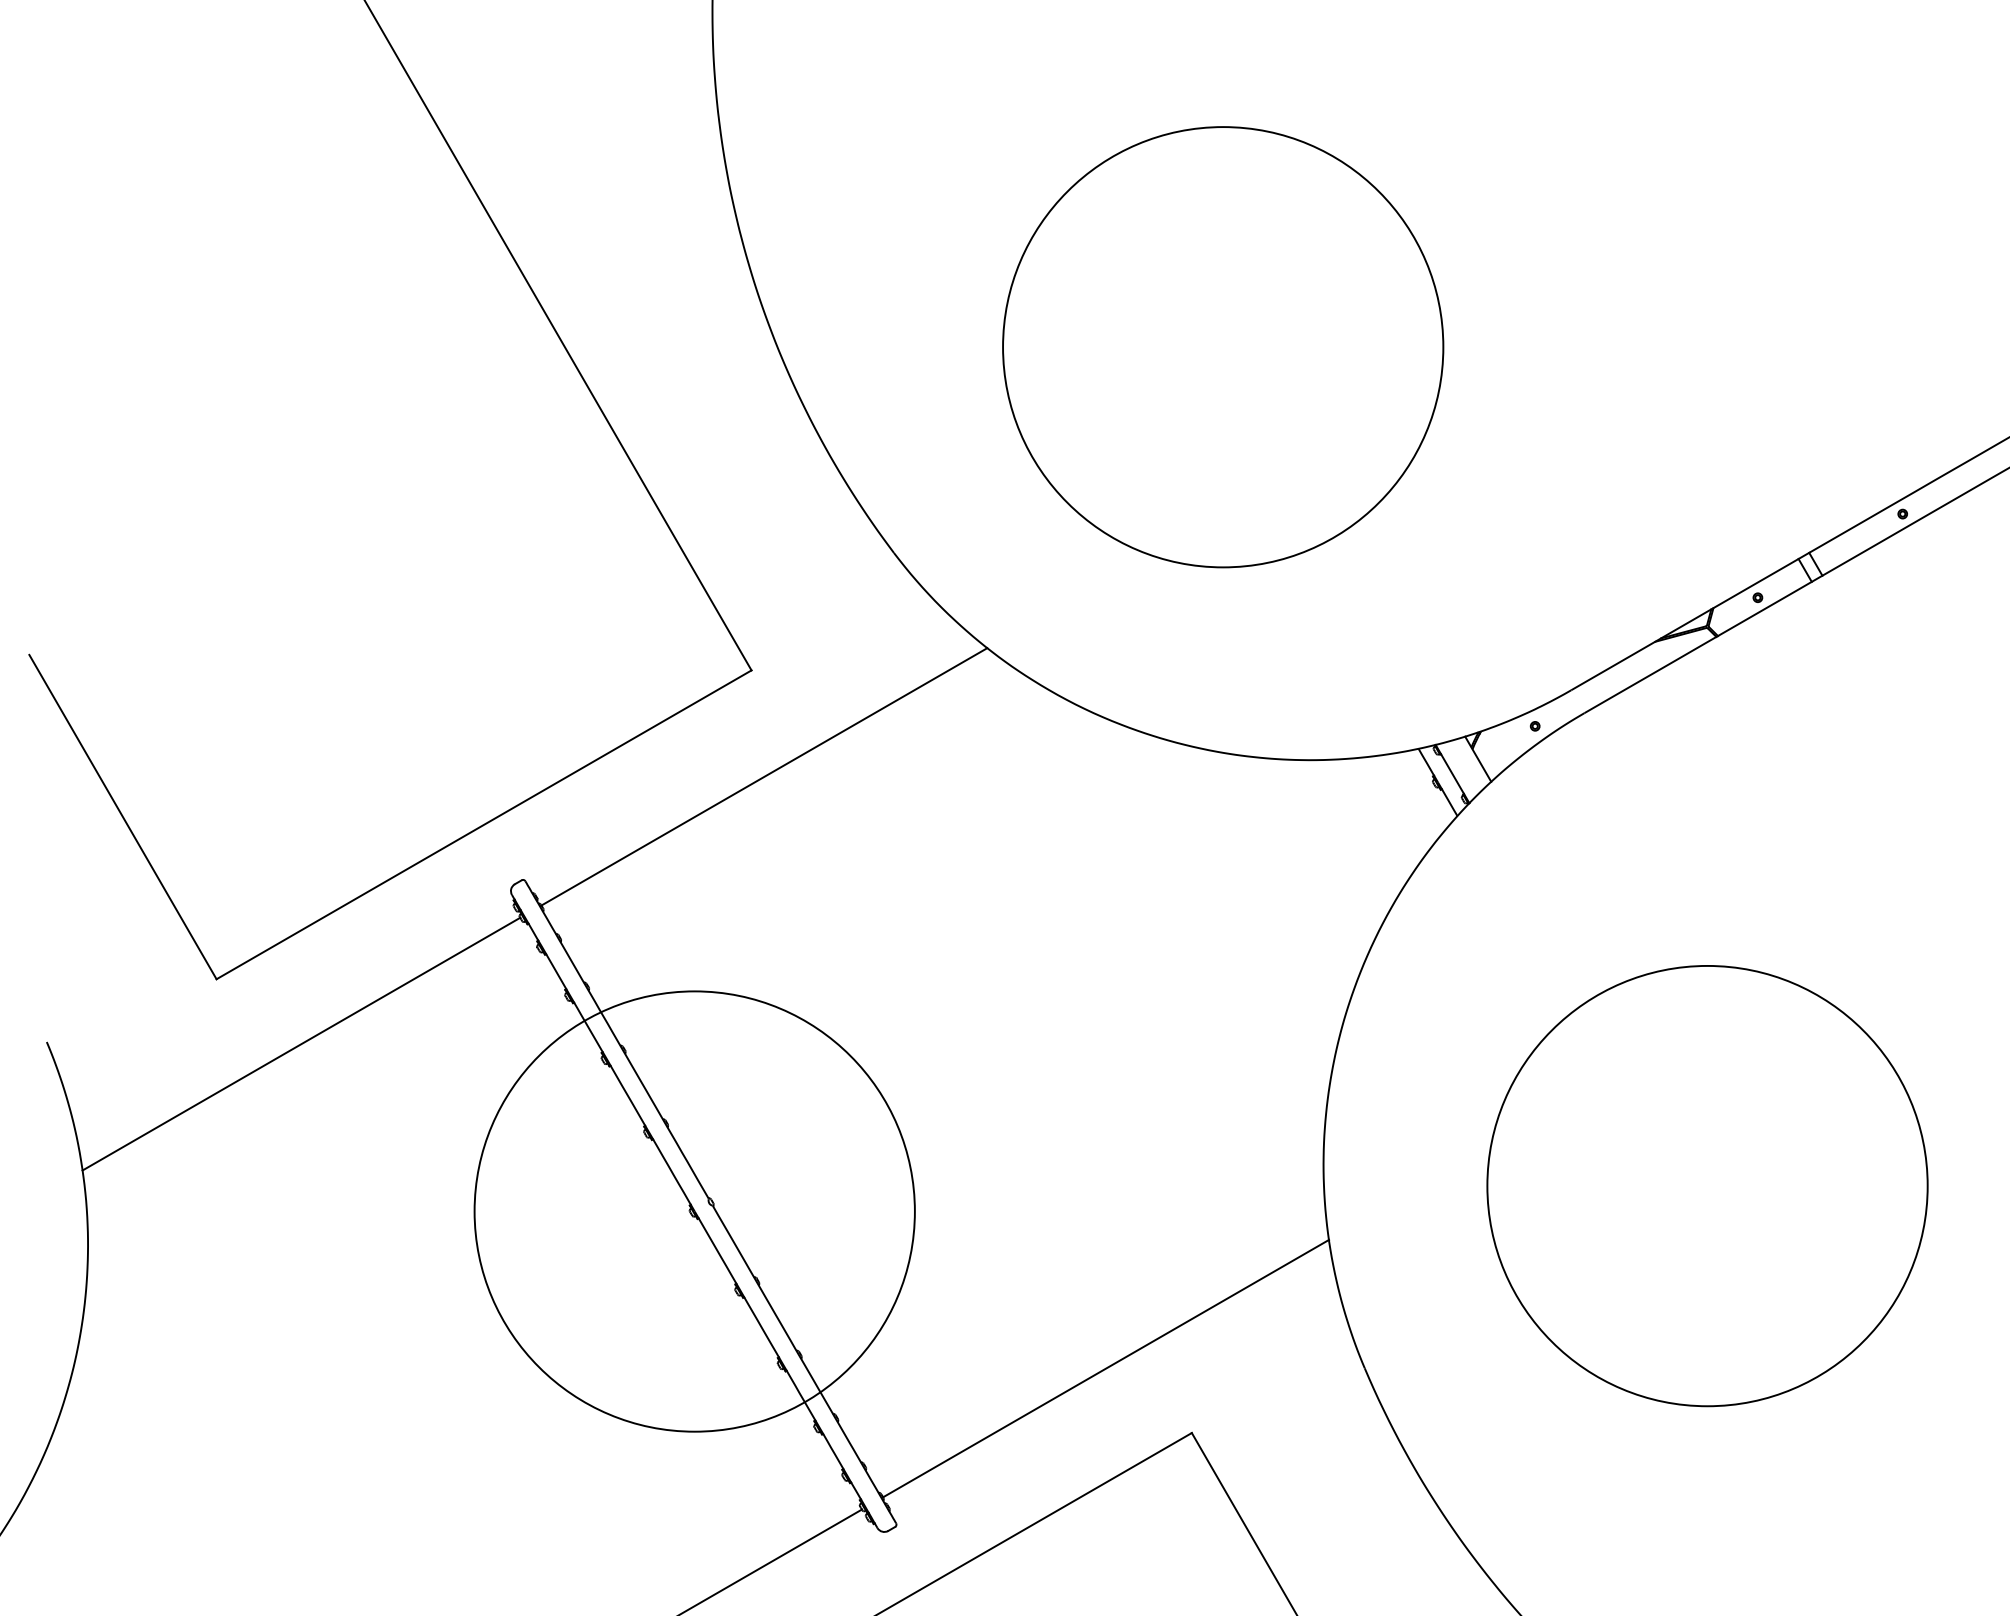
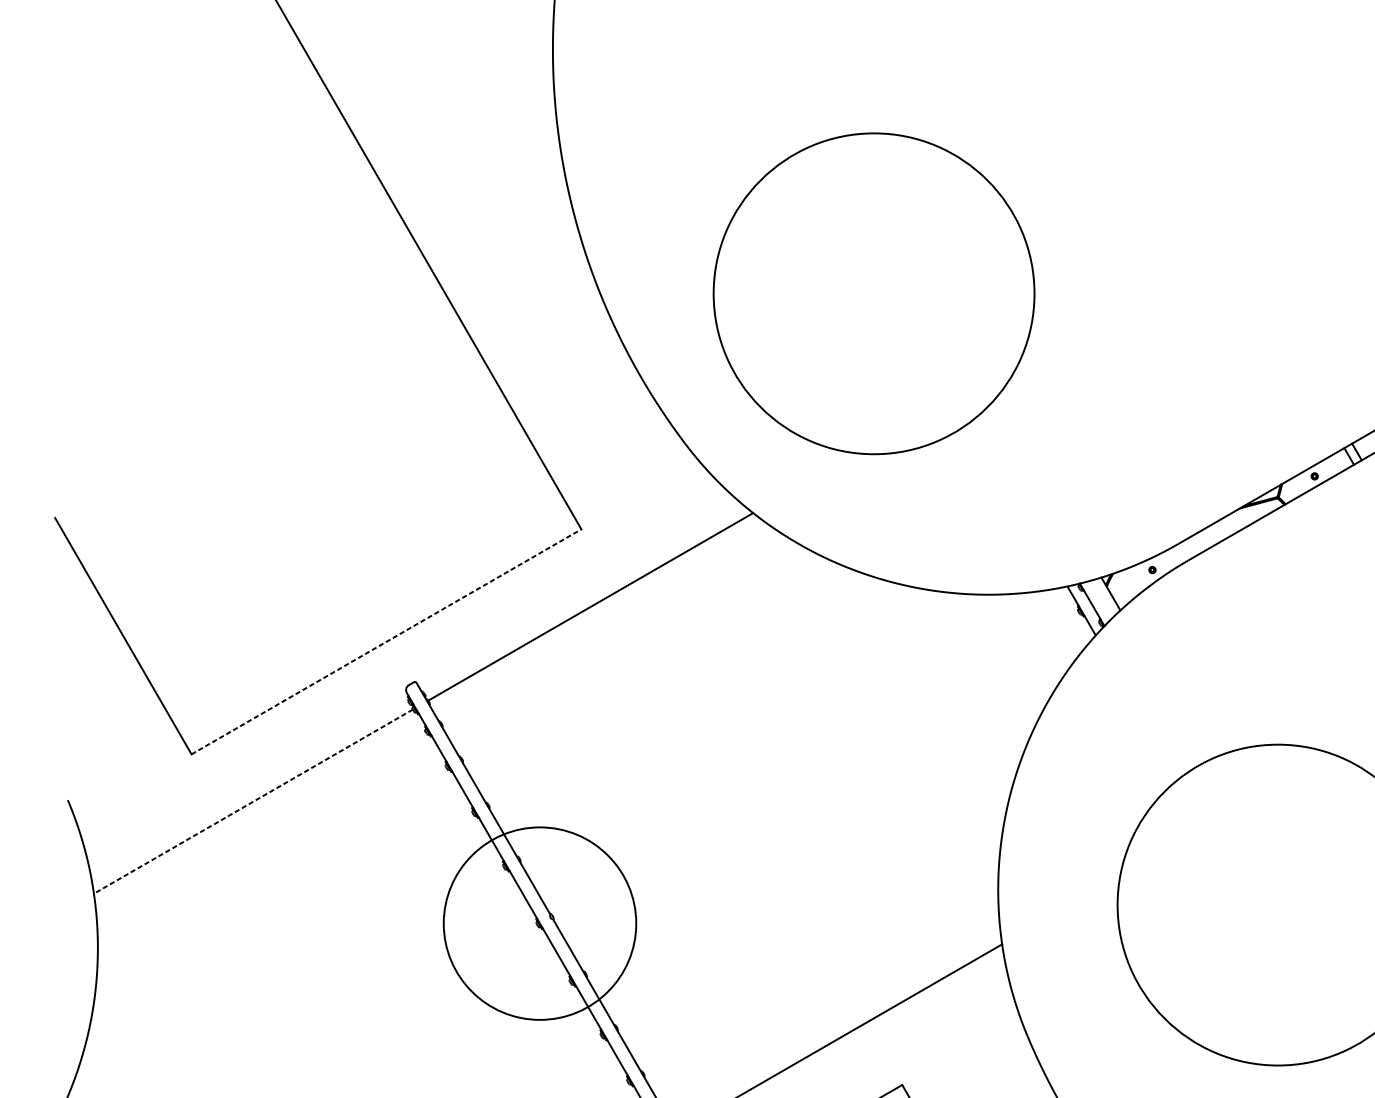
circle: (1223, 347) -> (874, 294), moved
line: (484, 824) -> (386, 641), solid -> dashed
line: (301, 1044) -> (253, 801), solid -> dashed
circle: (694, 1211) -> (539, 923), size x0.6

